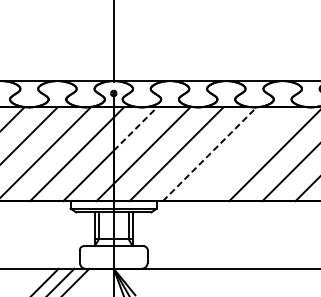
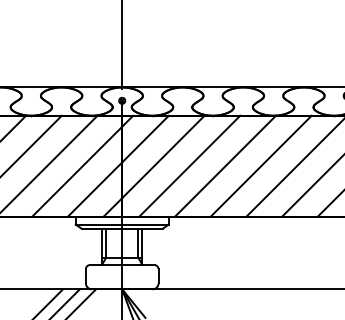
line: (135, 128) -> (145, 138), dashed -> solid
line: (209, 153) -> (225, 165), dashed -> solid
line: (242, 153) -> (260, 165), added

